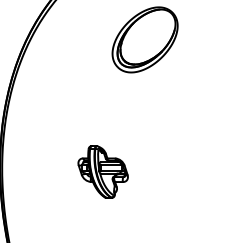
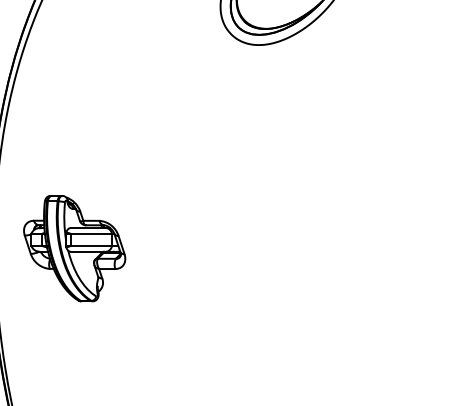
part: (102, 171) -> (73, 247), moved

